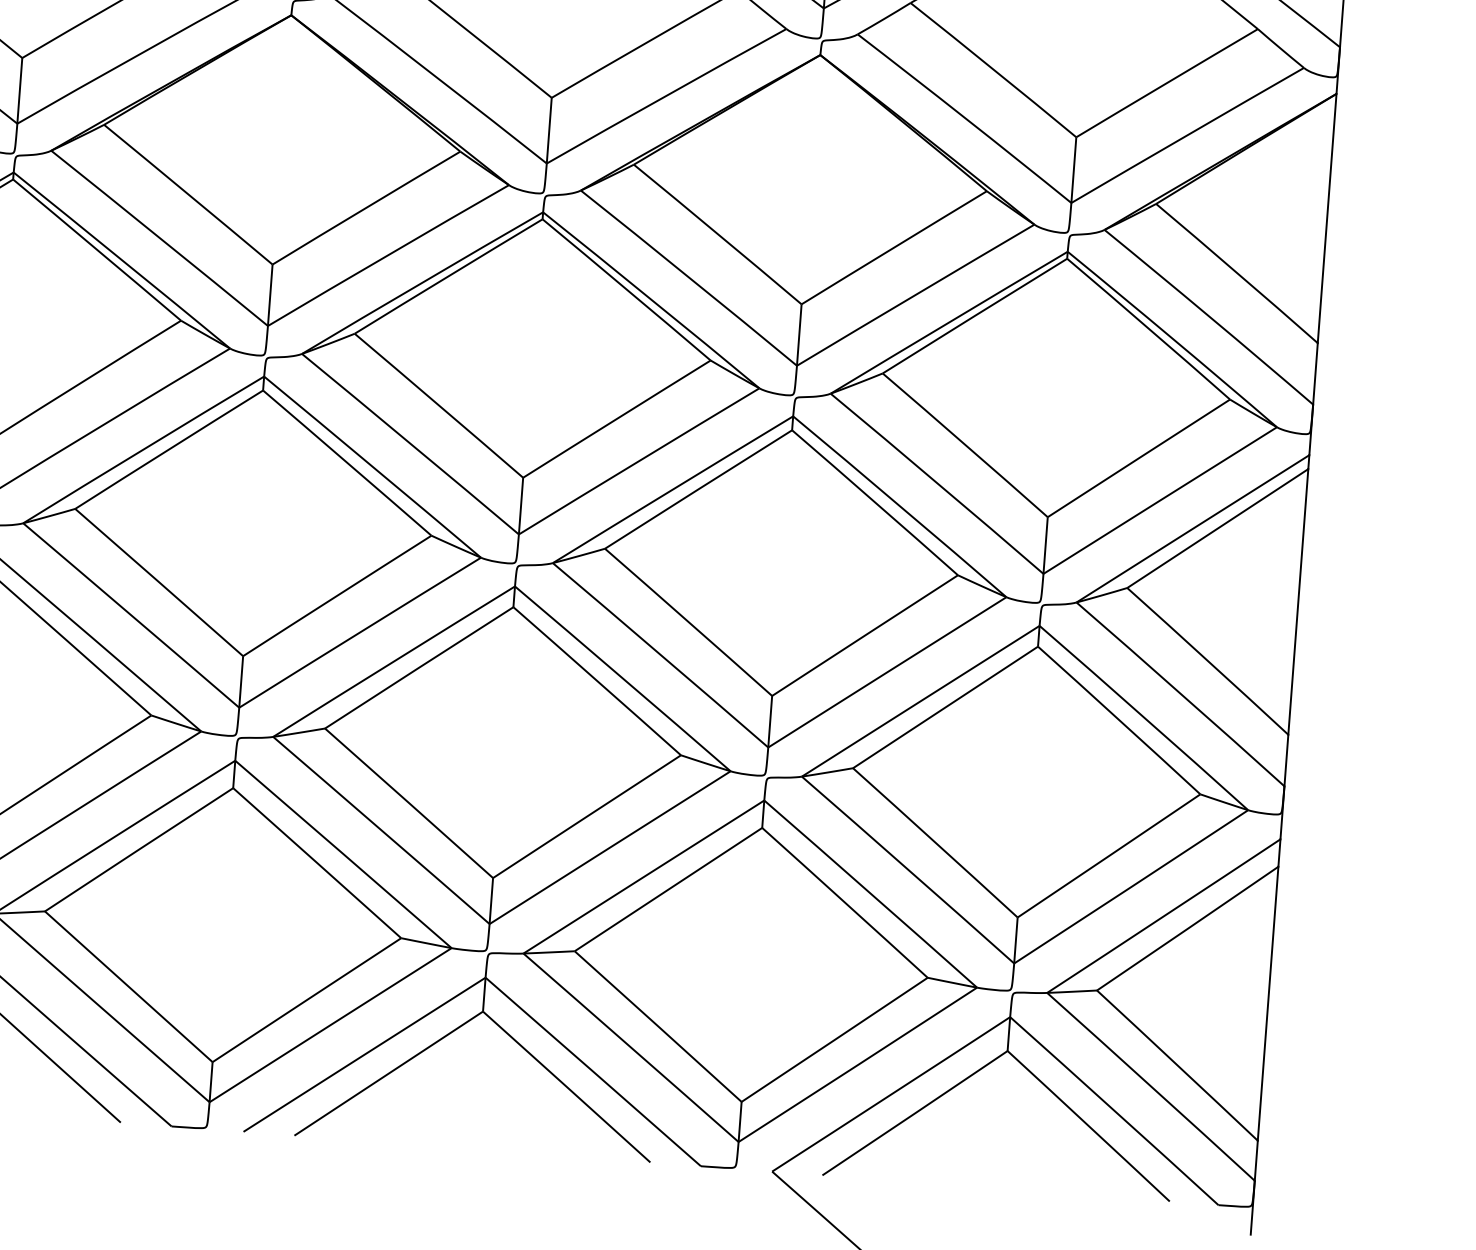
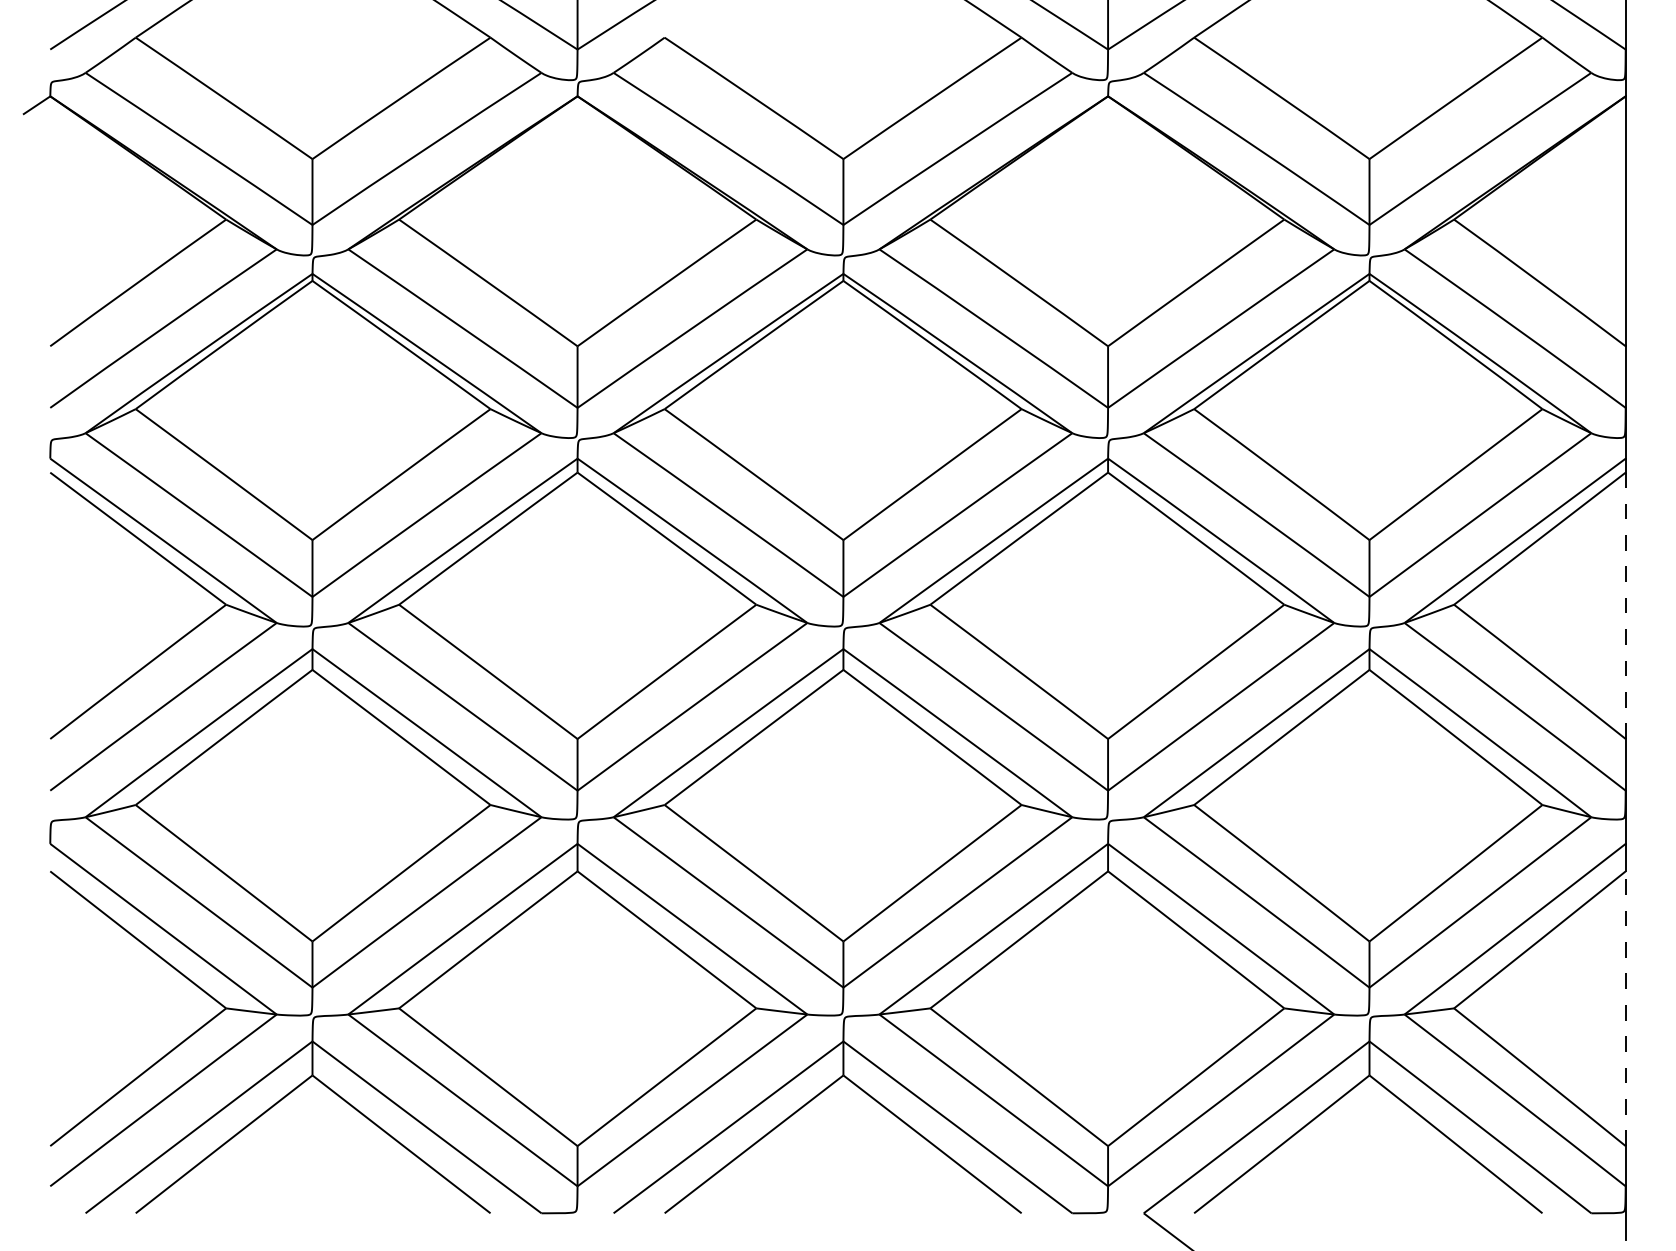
line: (1298, 601) -> (1625, 605), solid -> dashed
line: (1267, 1003) -> (1625, 1008), solid -> dashed

